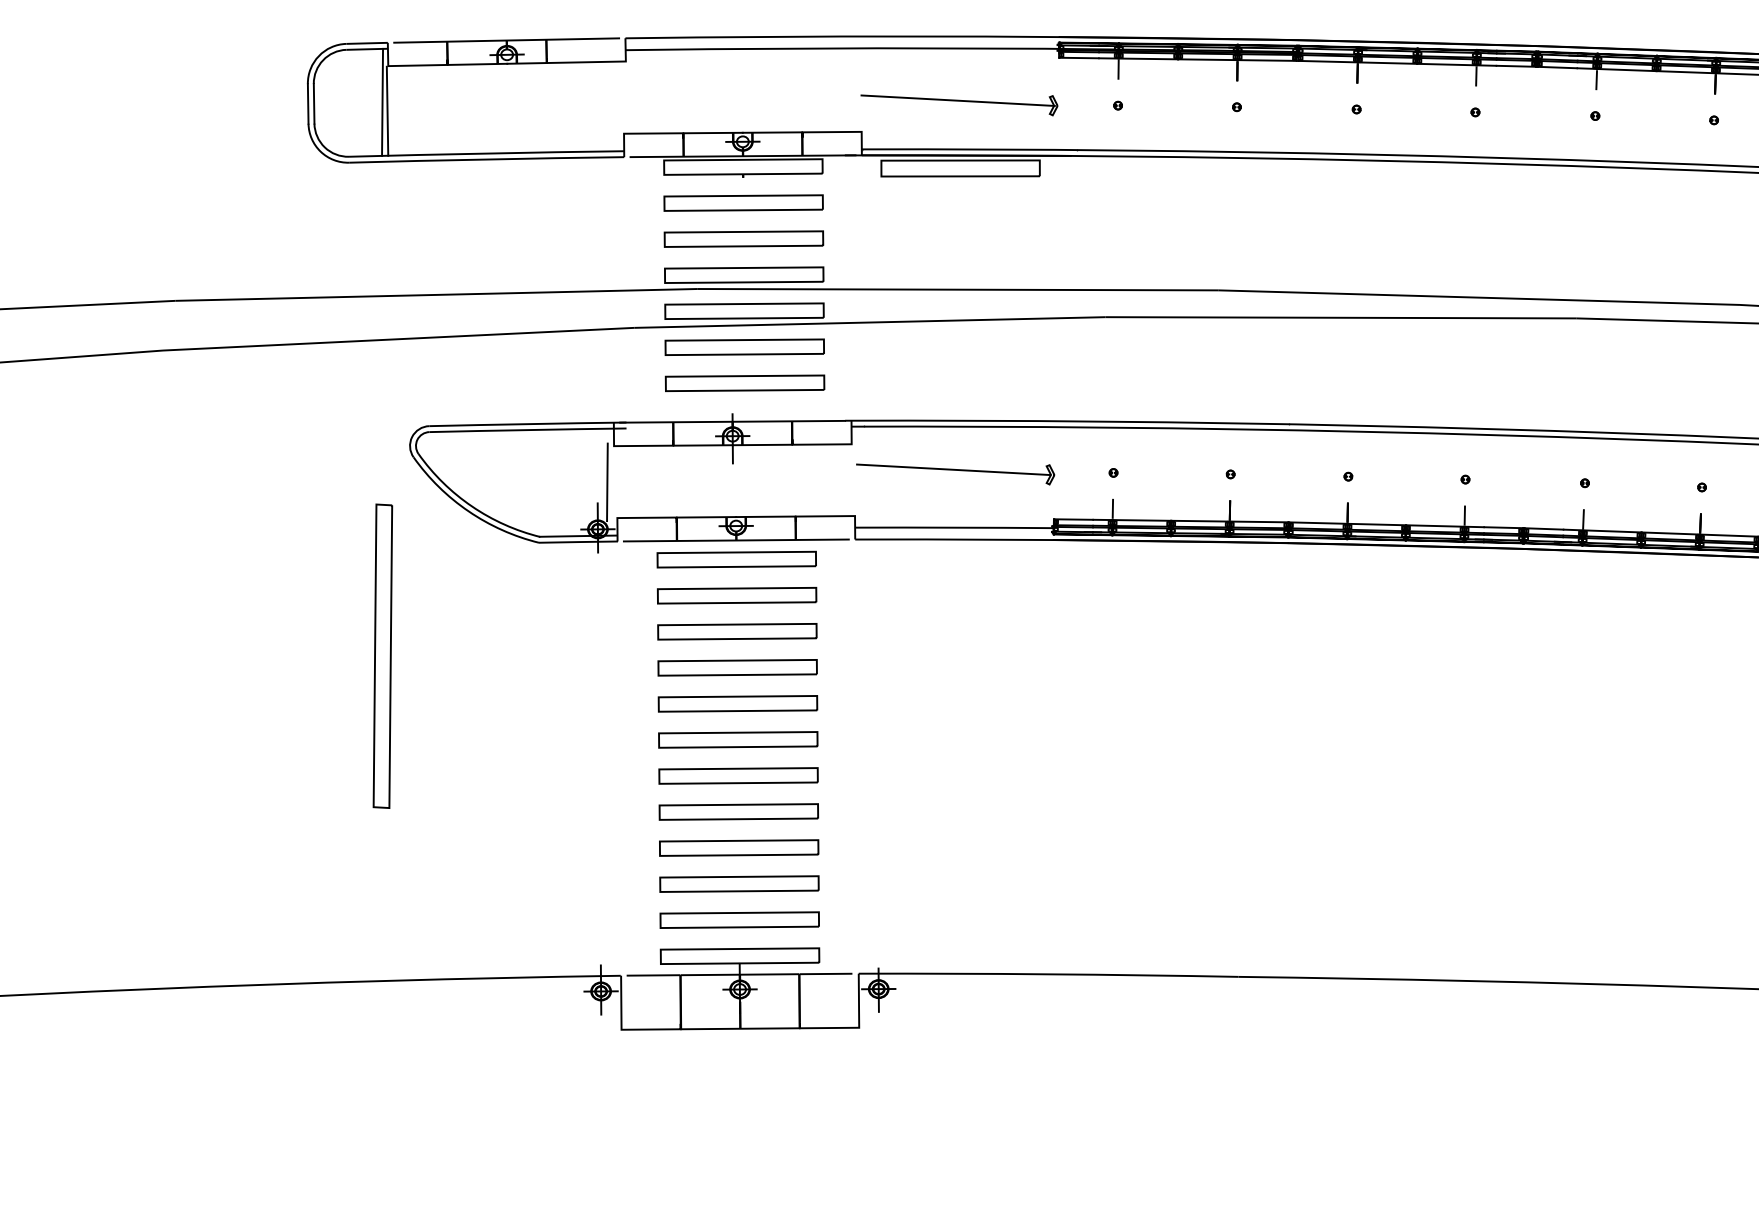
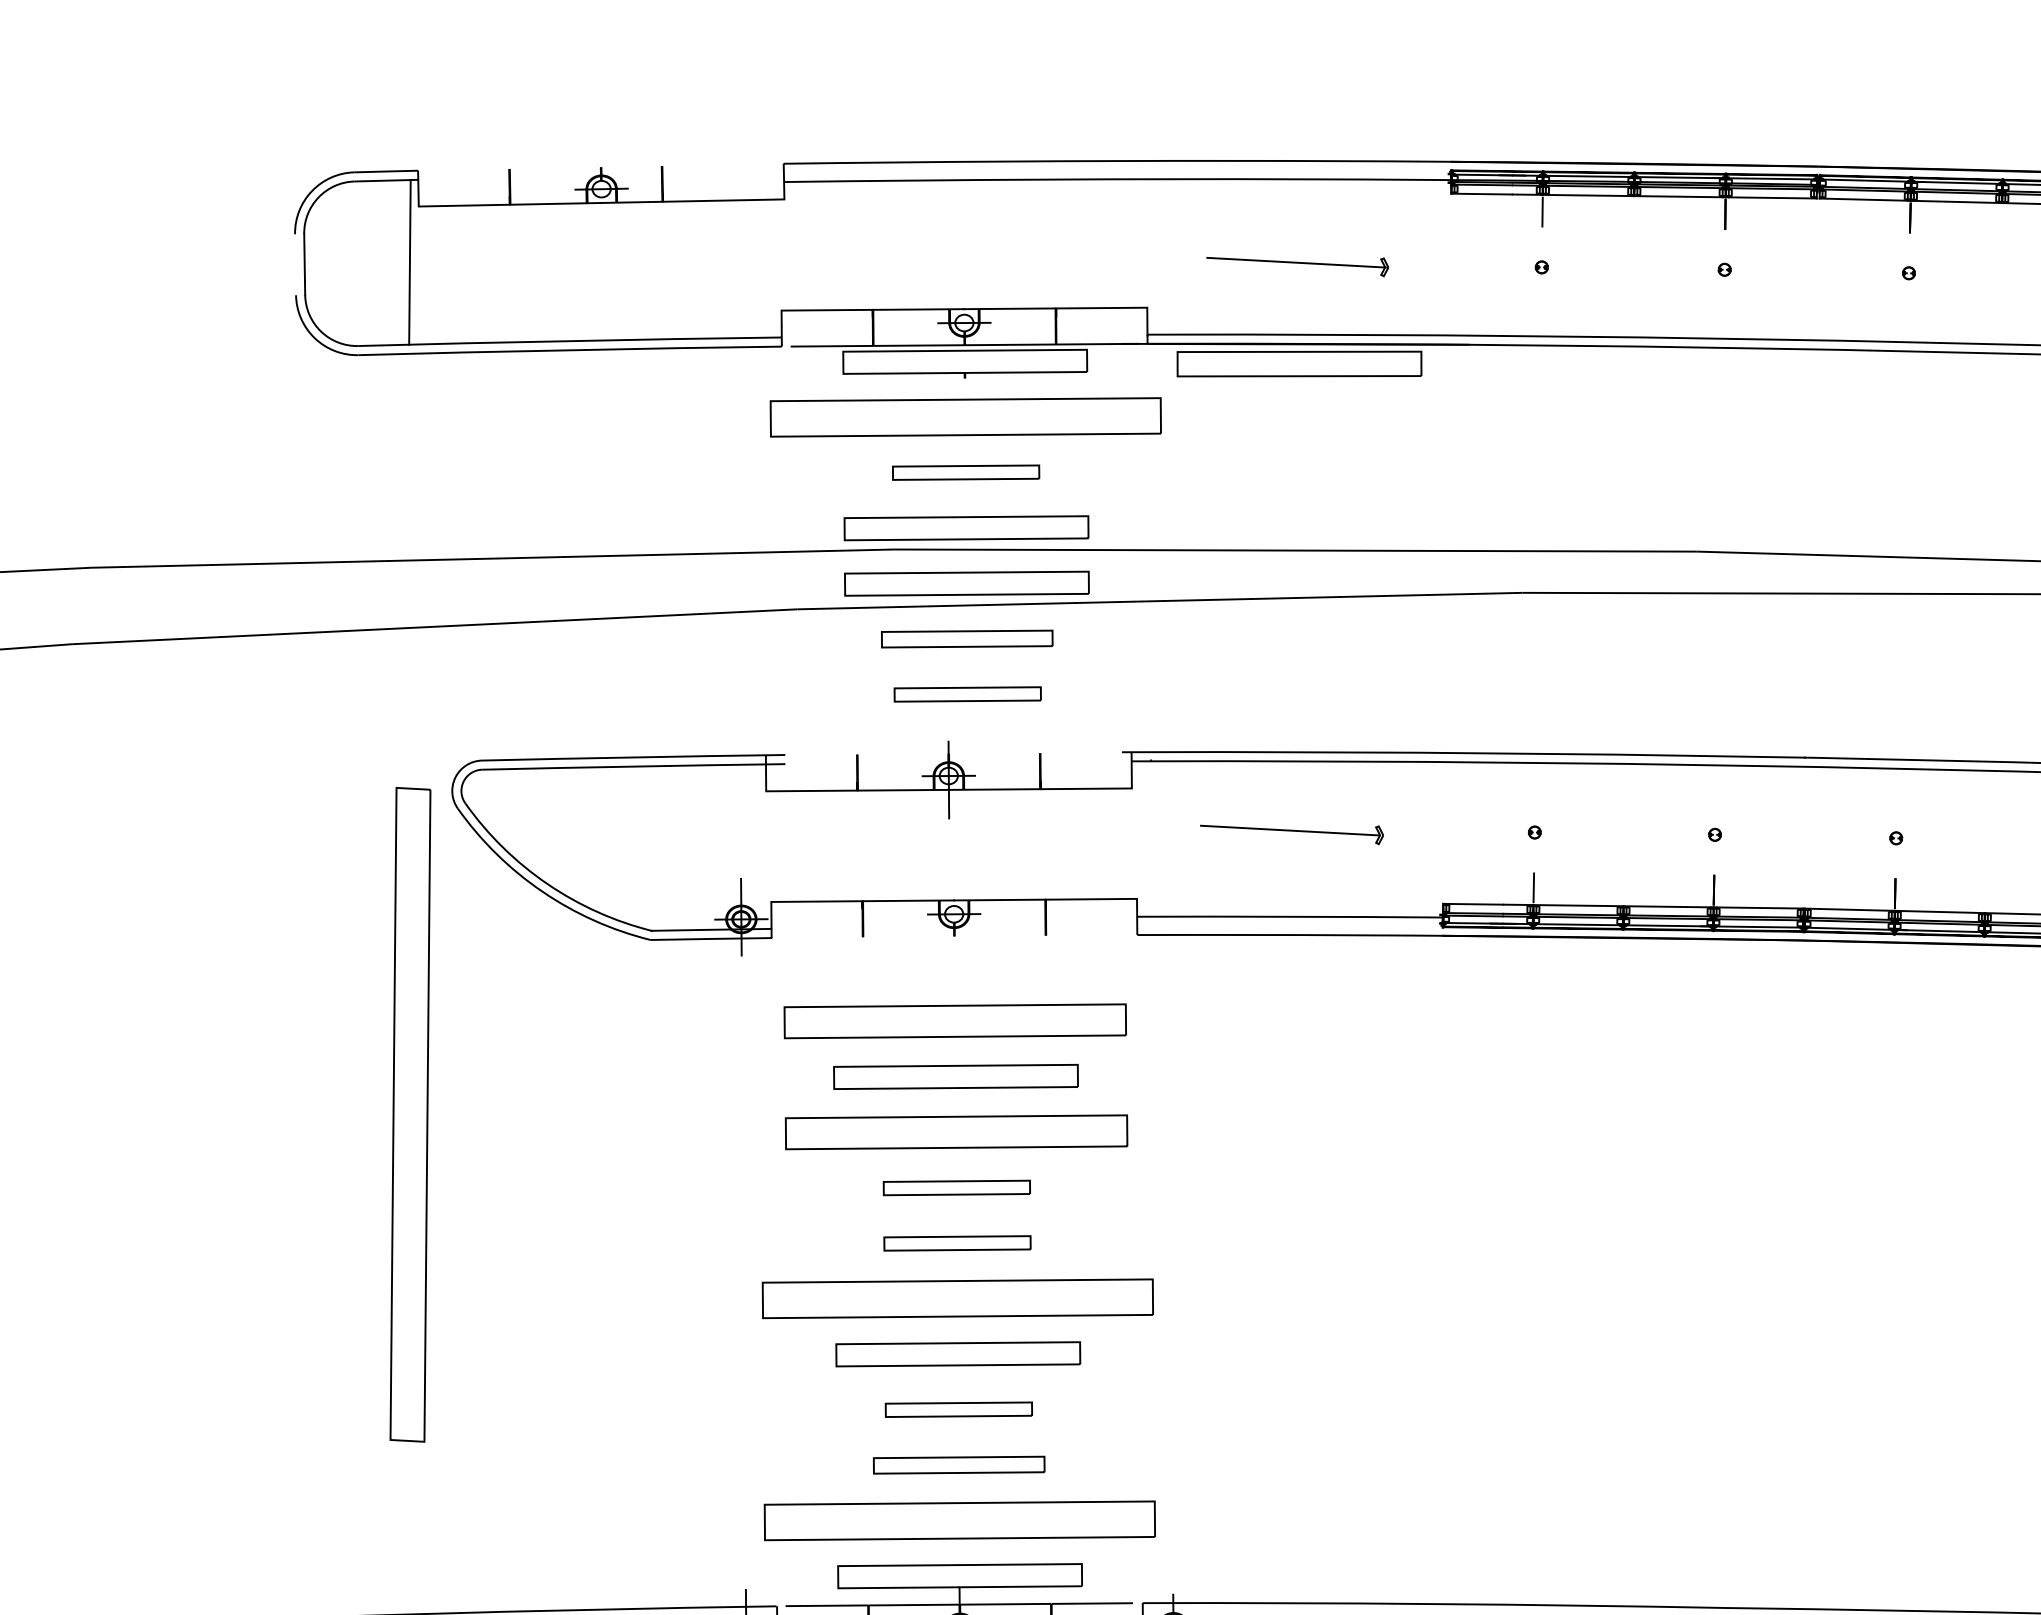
line: (506, 40) -> (600, 167), removed
line: (307, 103) -> (294, 264), removed
part: (959, 105) -> (1297, 267), size x0.6
line: (387, 110) -> (417, 274), removed
part: (743, 202) -> (965, 416), size x1.6
part: (743, 238) -> (965, 471), size x0.6
part: (744, 346) -> (966, 637), size x0.7
part: (744, 382) -> (966, 693), size x0.6
line: (732, 421) -> (948, 753), removed
part: (955, 474) -> (1291, 834), size x0.6
line: (607, 482) -> (756, 847), removed
line: (735, 540) -> (953, 936), removed
part: (736, 559) -> (954, 965), removed
part: (737, 595) -> (956, 1021), size x1.4
part: (382, 655) -> (409, 1113), size x1.4
part: (737, 667) -> (956, 1131), size x1.4
part: (737, 703) -> (956, 1187), size x0.6
part: (738, 739) -> (957, 1242), size x0.6
part: (738, 775) -> (957, 1298), size x1.6
part: (739, 847) -> (959, 1408), size x0.6
part: (739, 883) -> (959, 1464), size x0.7
part: (739, 919) -> (959, 1519), size x1.6

